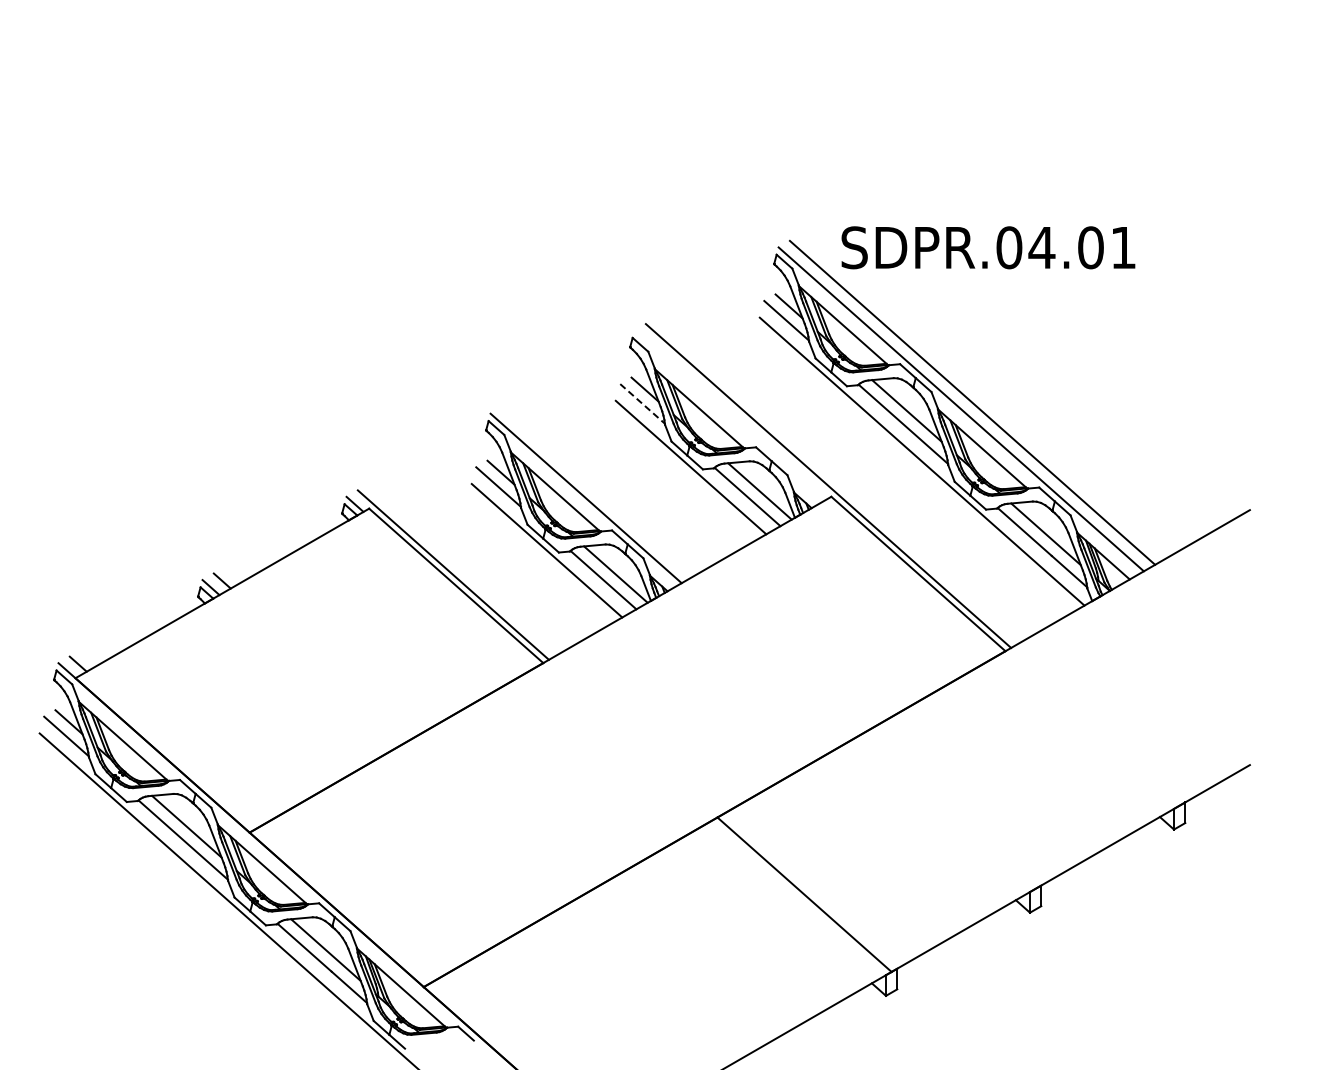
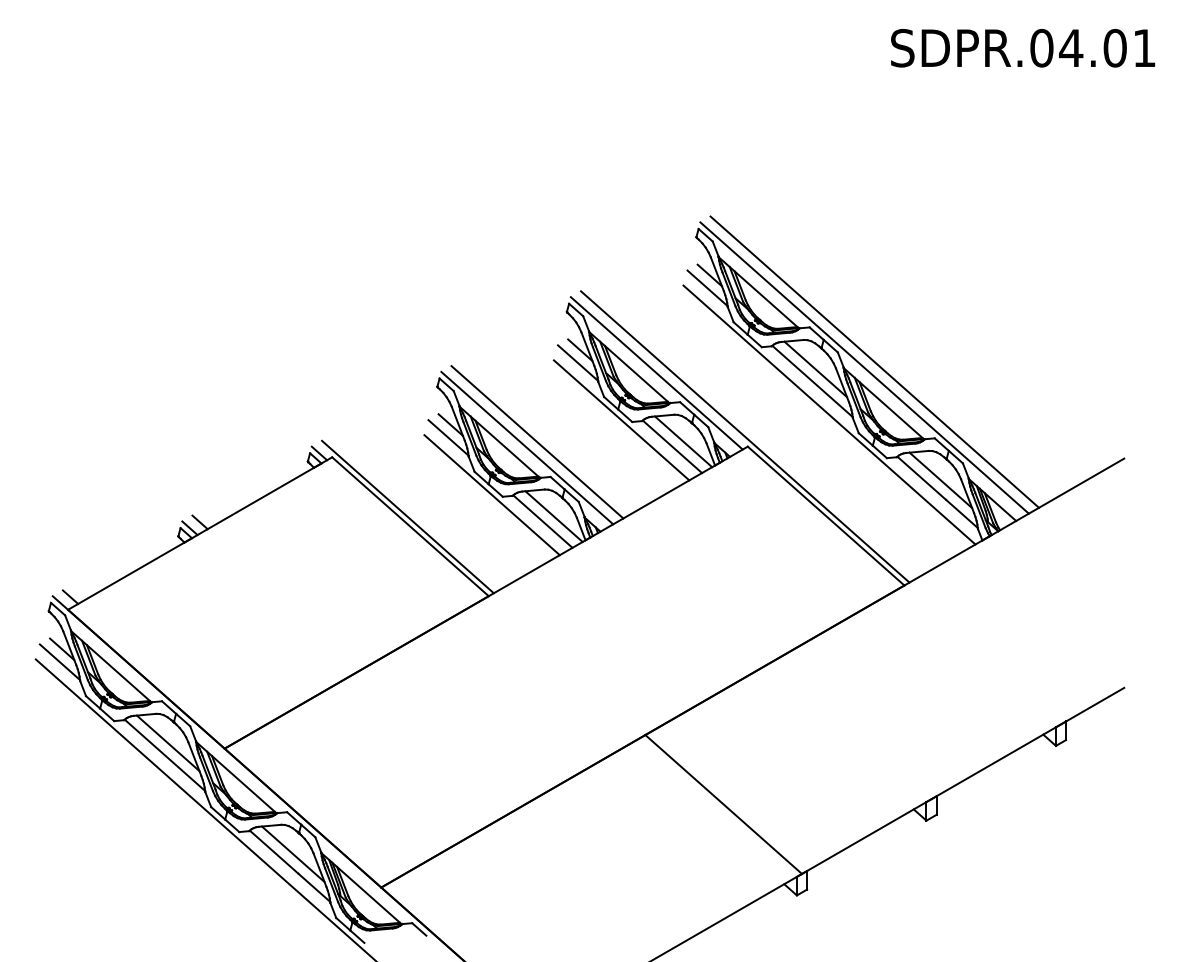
text: (988, 247) -> (1023, 47), moved
line: (642, 403) -> (577, 362), dashed -> solid
line: (729, 415) -> (656, 373), added
line: (597, 491) -> (537, 441), added

